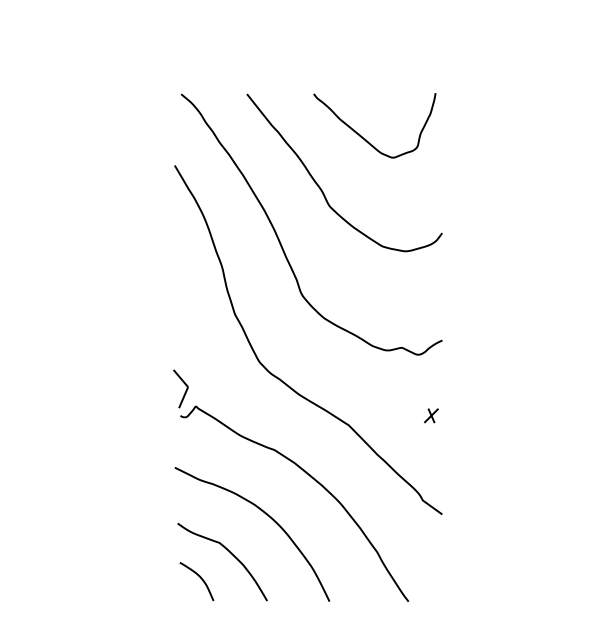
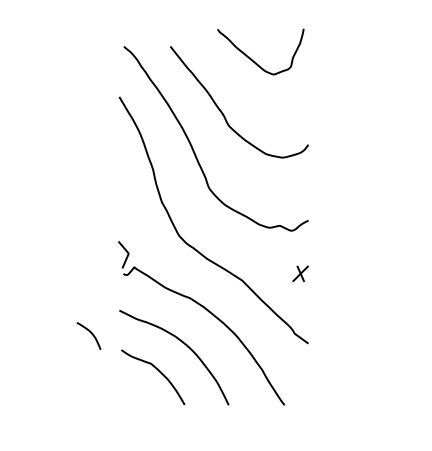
curve: (367, 139) -> (255, 61), moved
part: (431, 415) -> (300, 273), size x1.6
curve: (199, 577) -> (90, 333), moved

